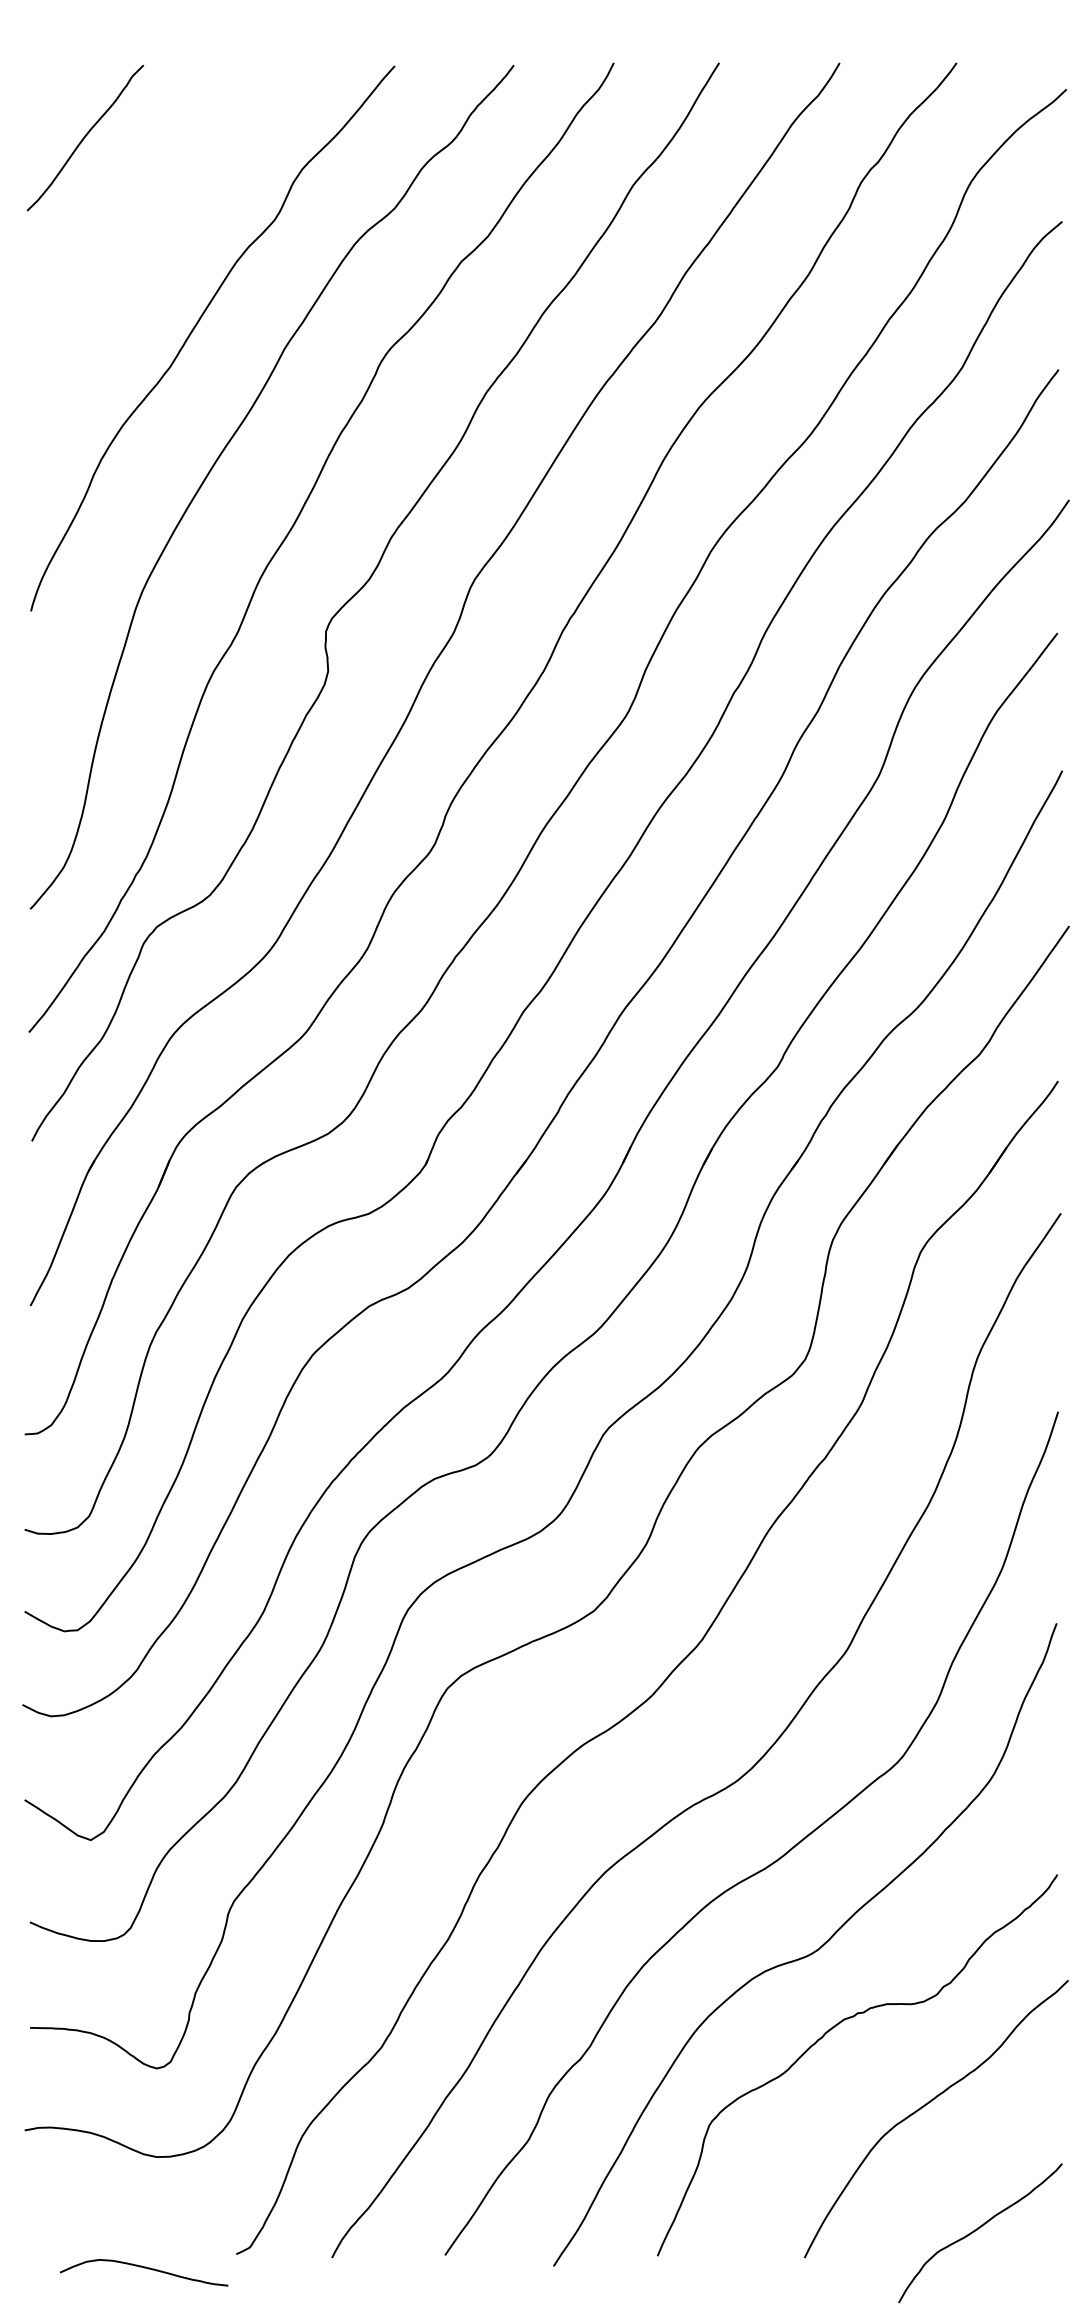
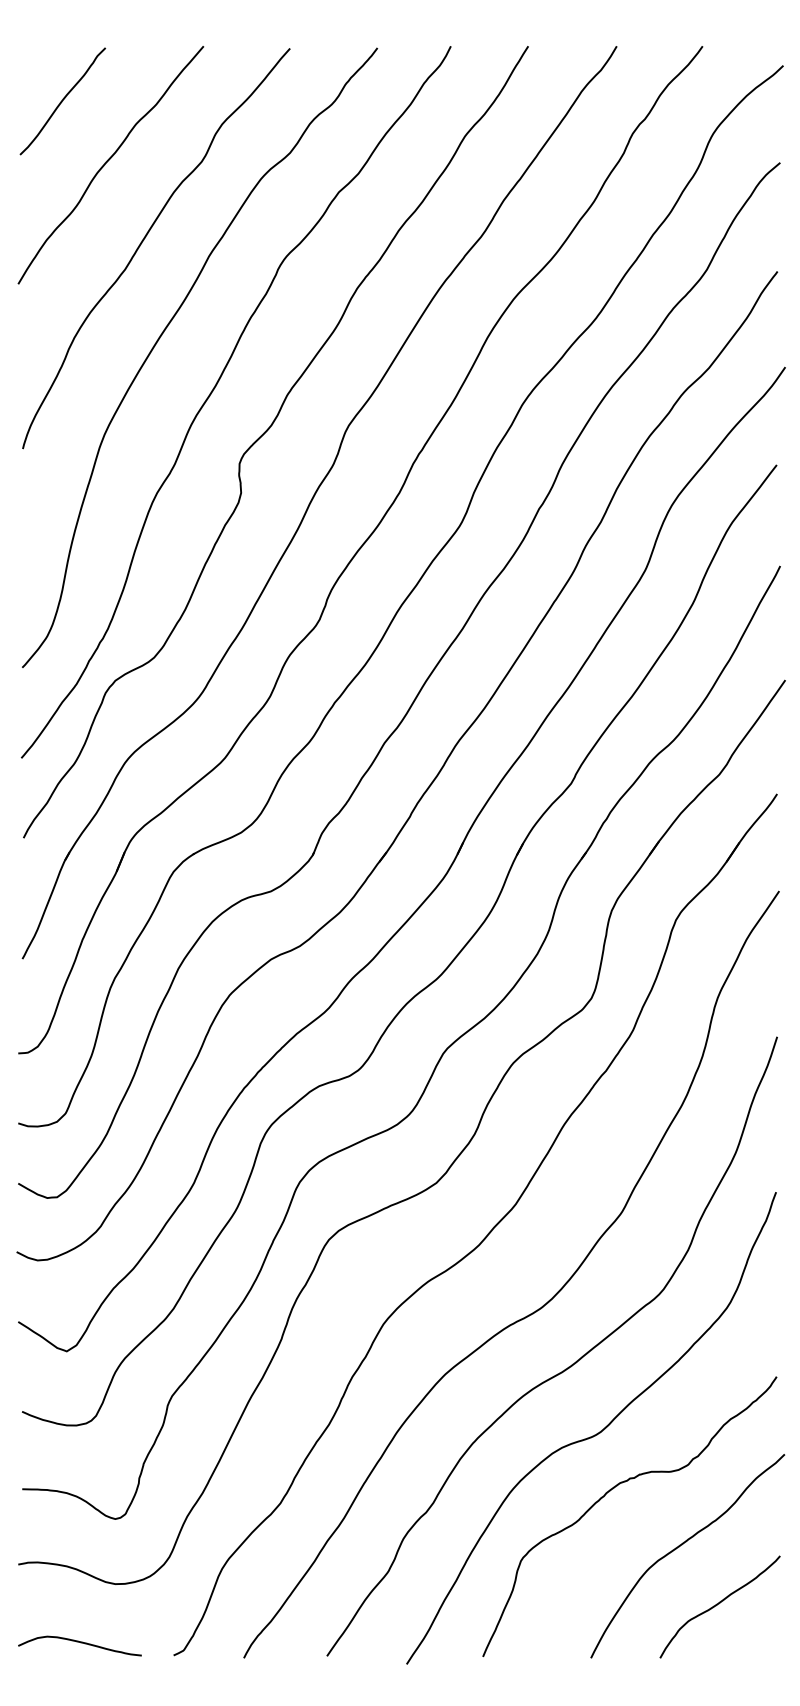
curve: (146, 221) -> (107, 162), added
curve: (979, 2229) -> (719, 1604), moved
curve: (144, 2269) -> (80, 1643), moved

